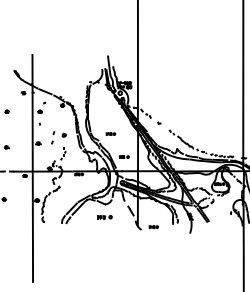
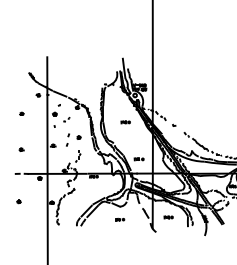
part: (51, 117) -> (66, 119), added
part: (110, 133) -> (125, 121), moved
part: (105, 217) -> (120, 219), size x0.62
part: (153, 227) -> (168, 217), moved

